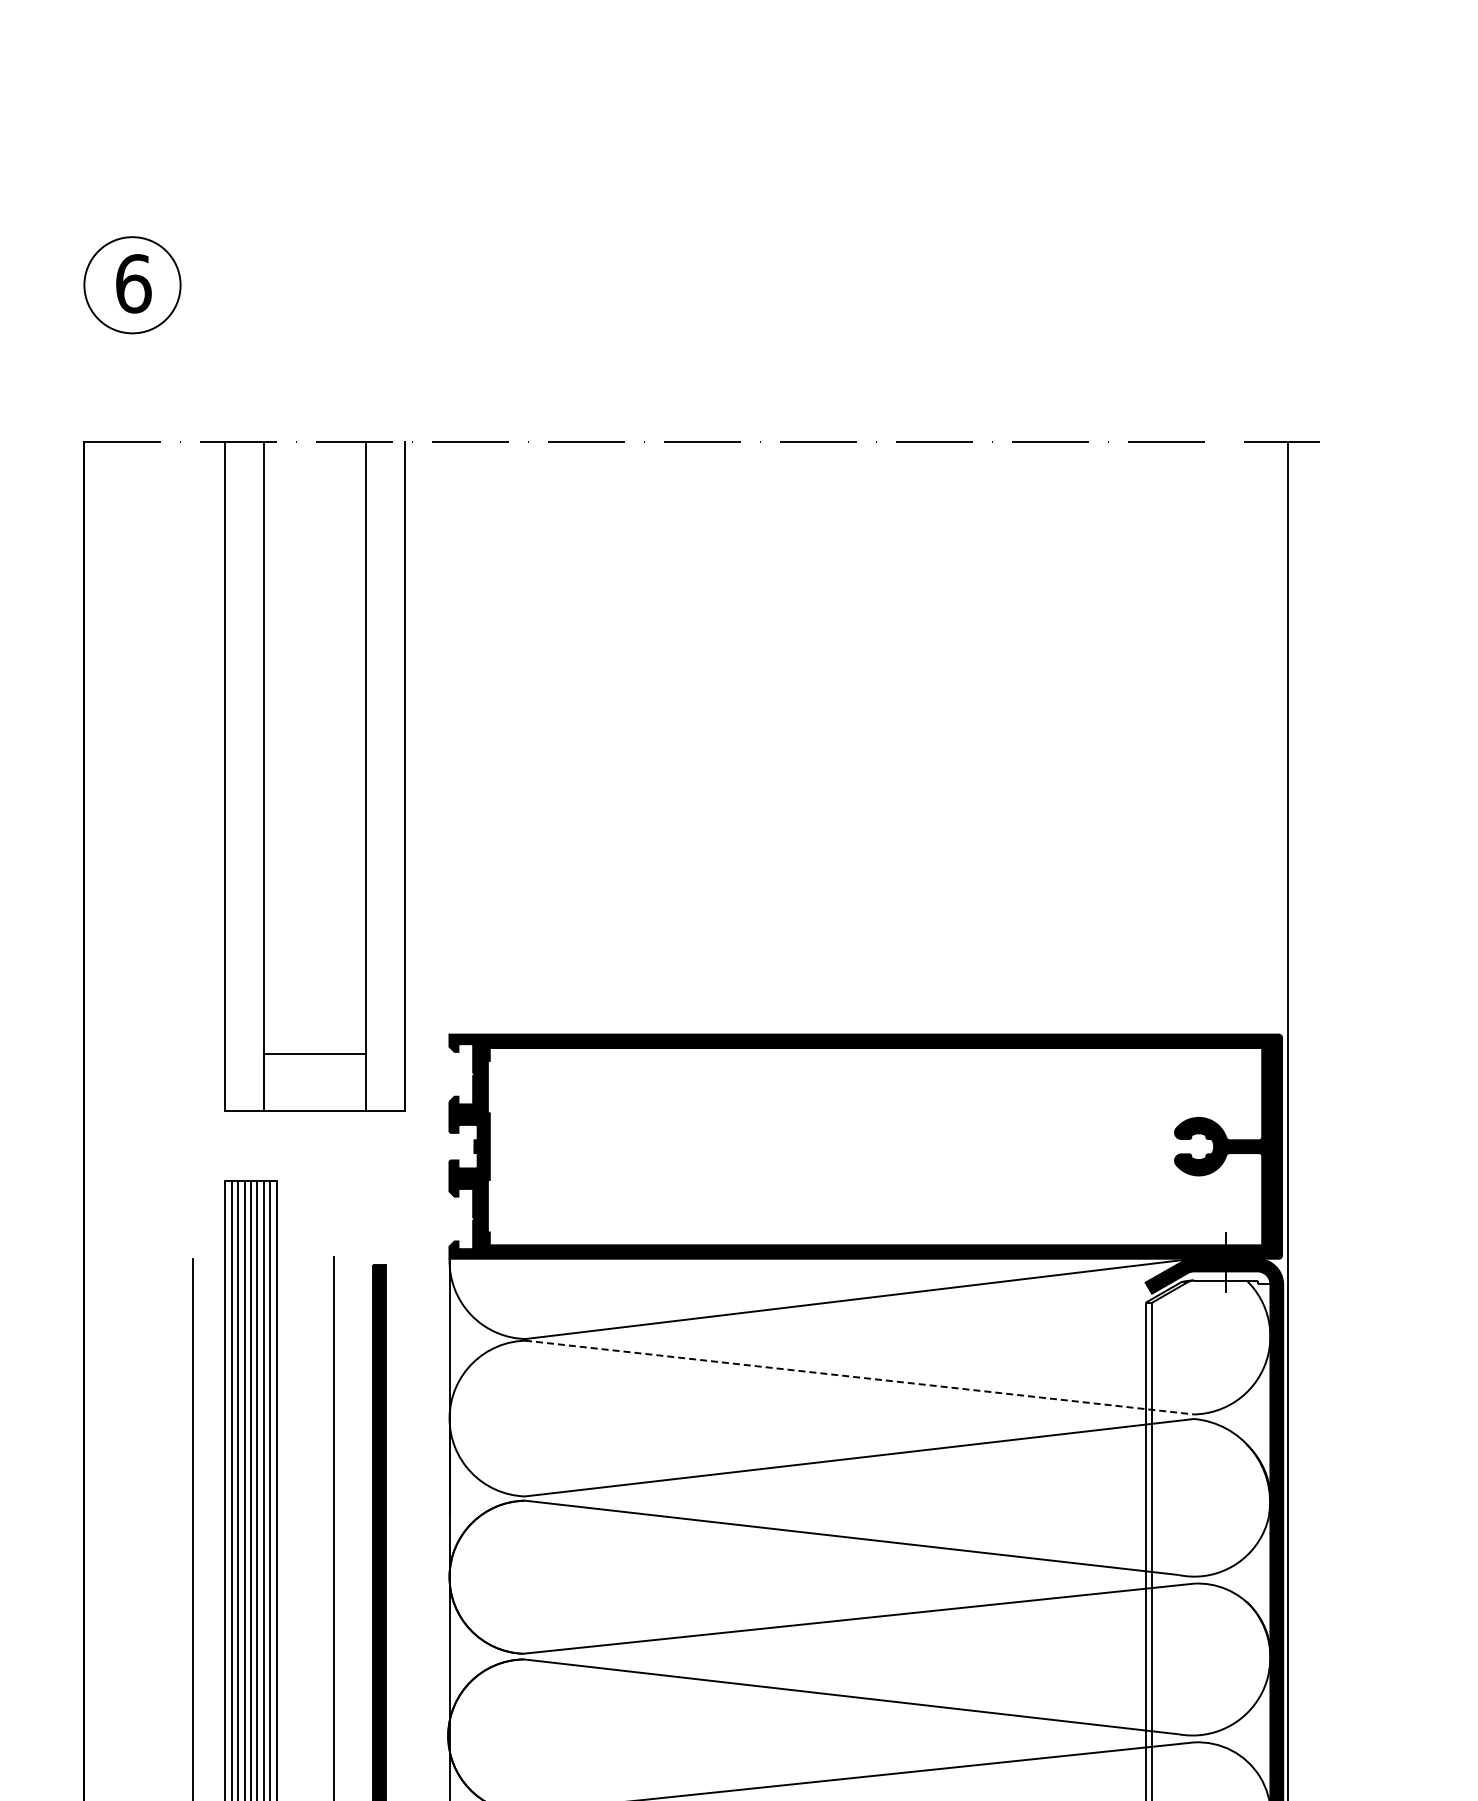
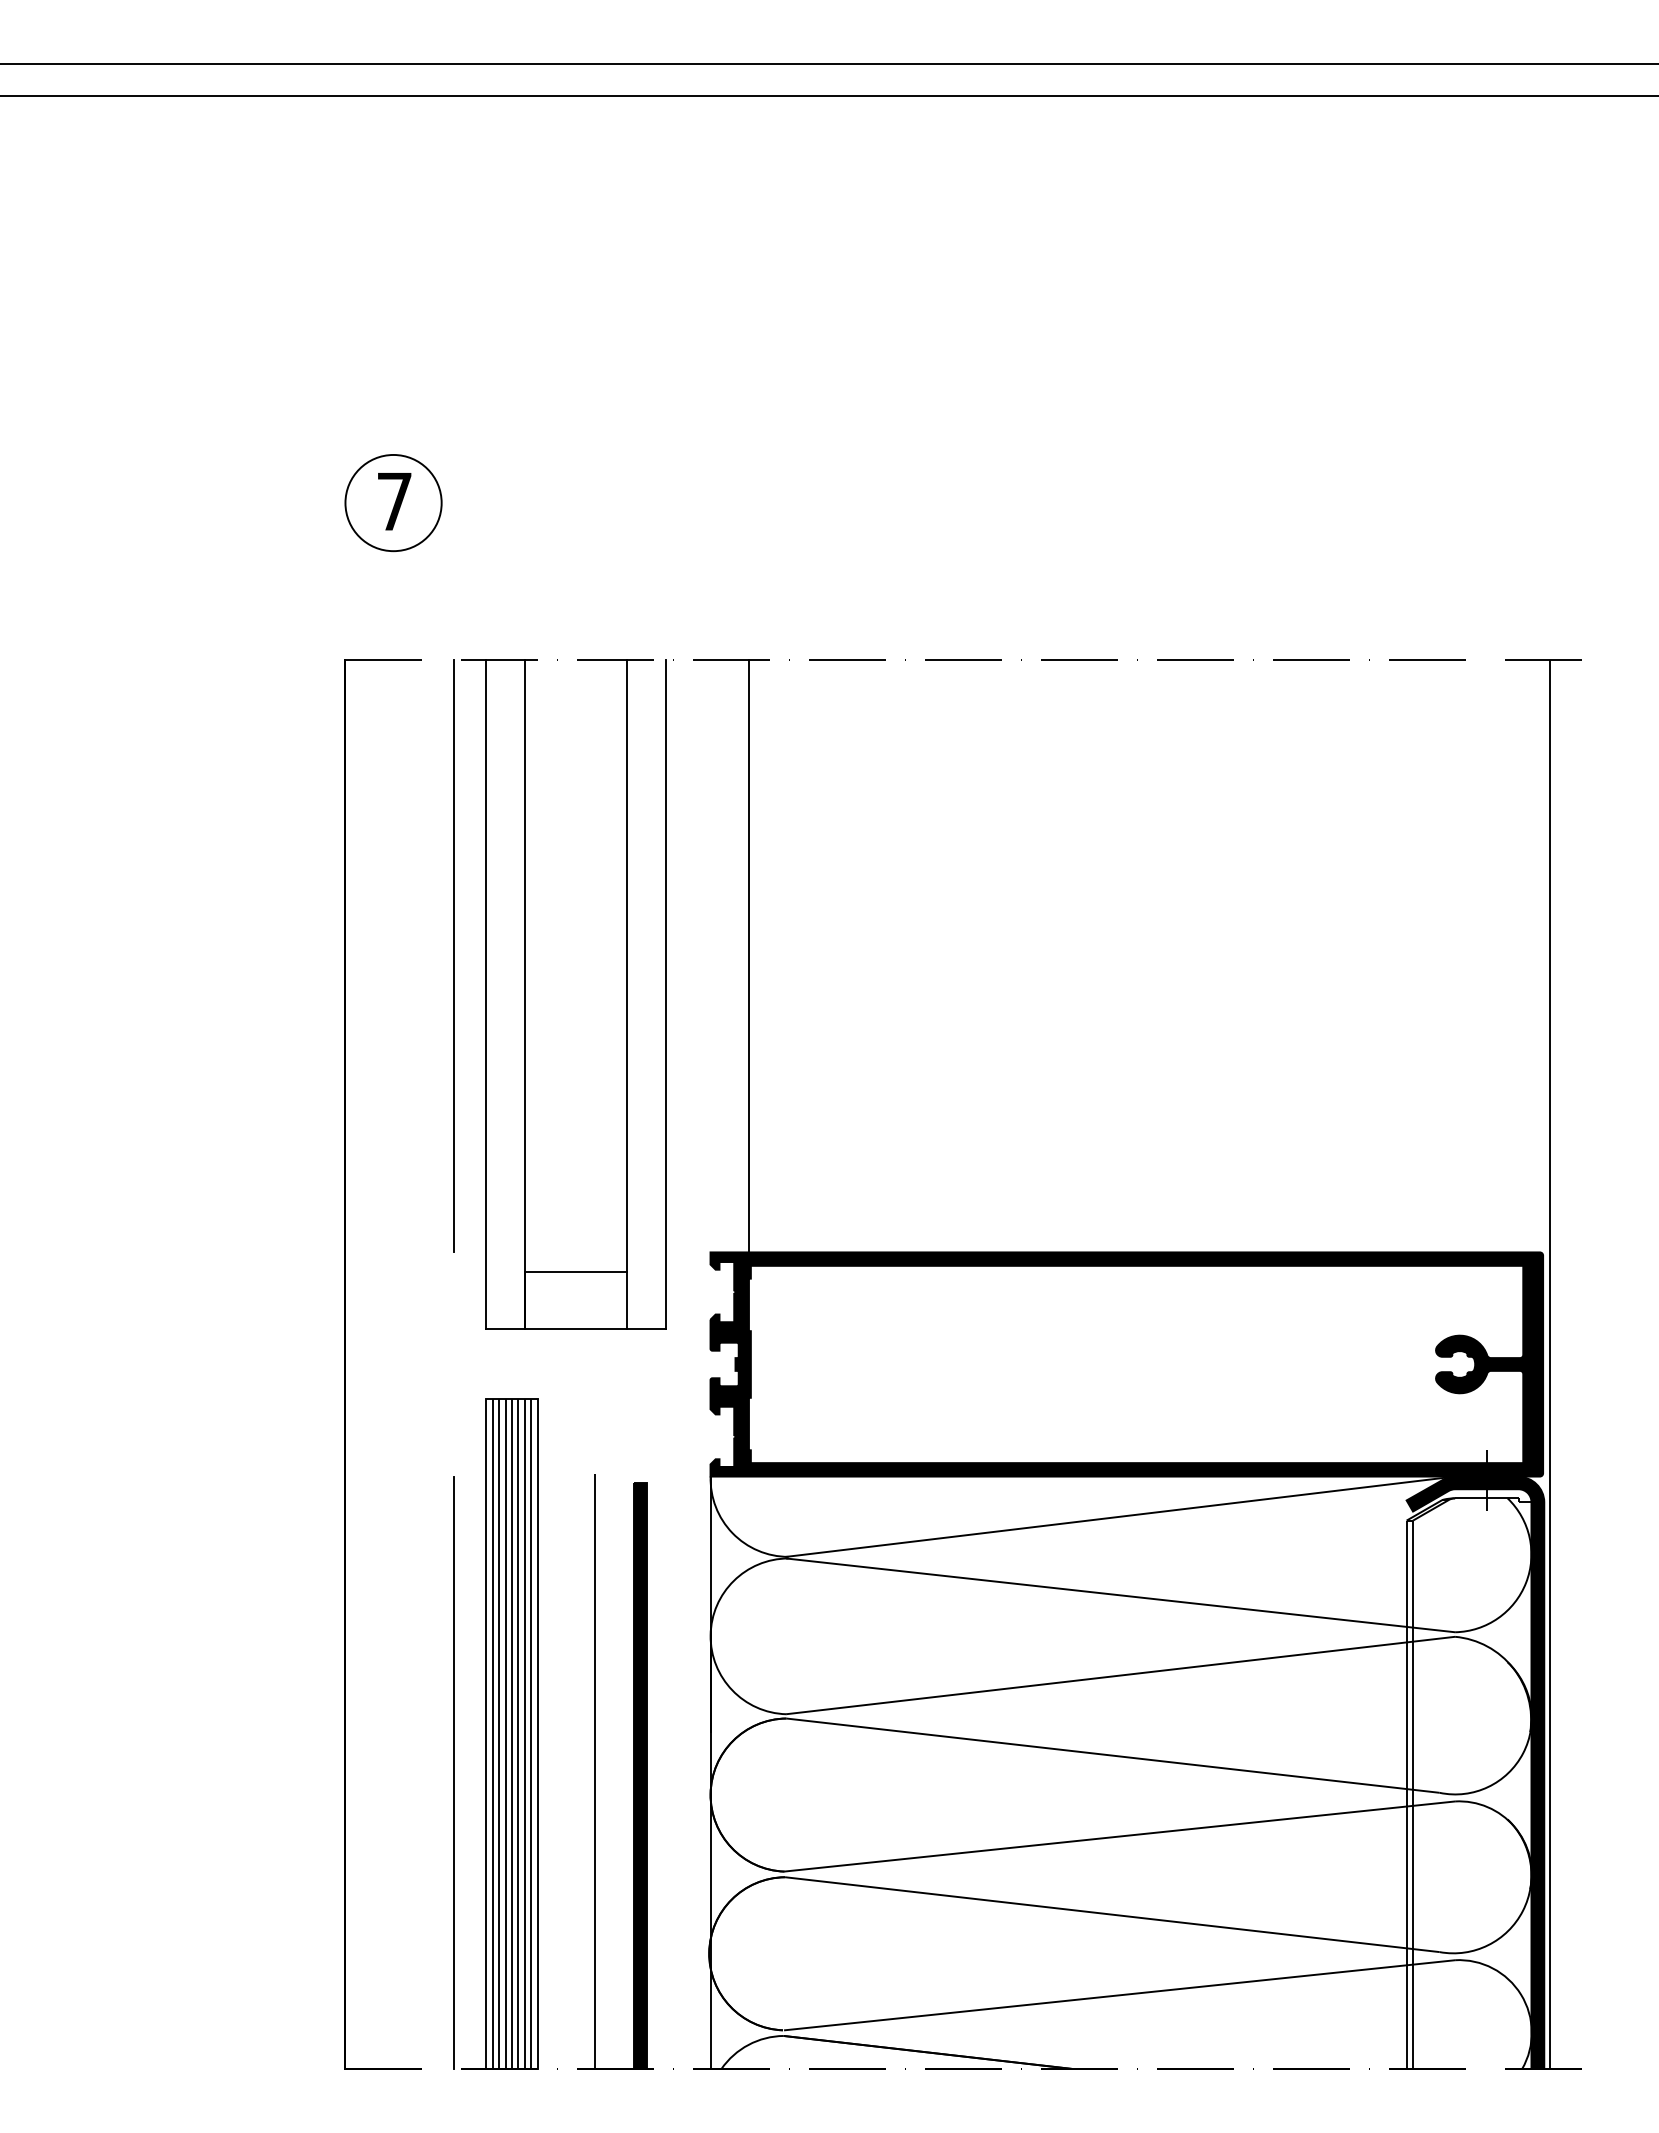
text: (133, 283) -> (394, 501), 6 -> 7
line: (193, 737) -> (454, 955), added
line: (487, 737) -> (748, 955), added
line: (859, 1377) -> (1120, 1595), dashed -> solid

